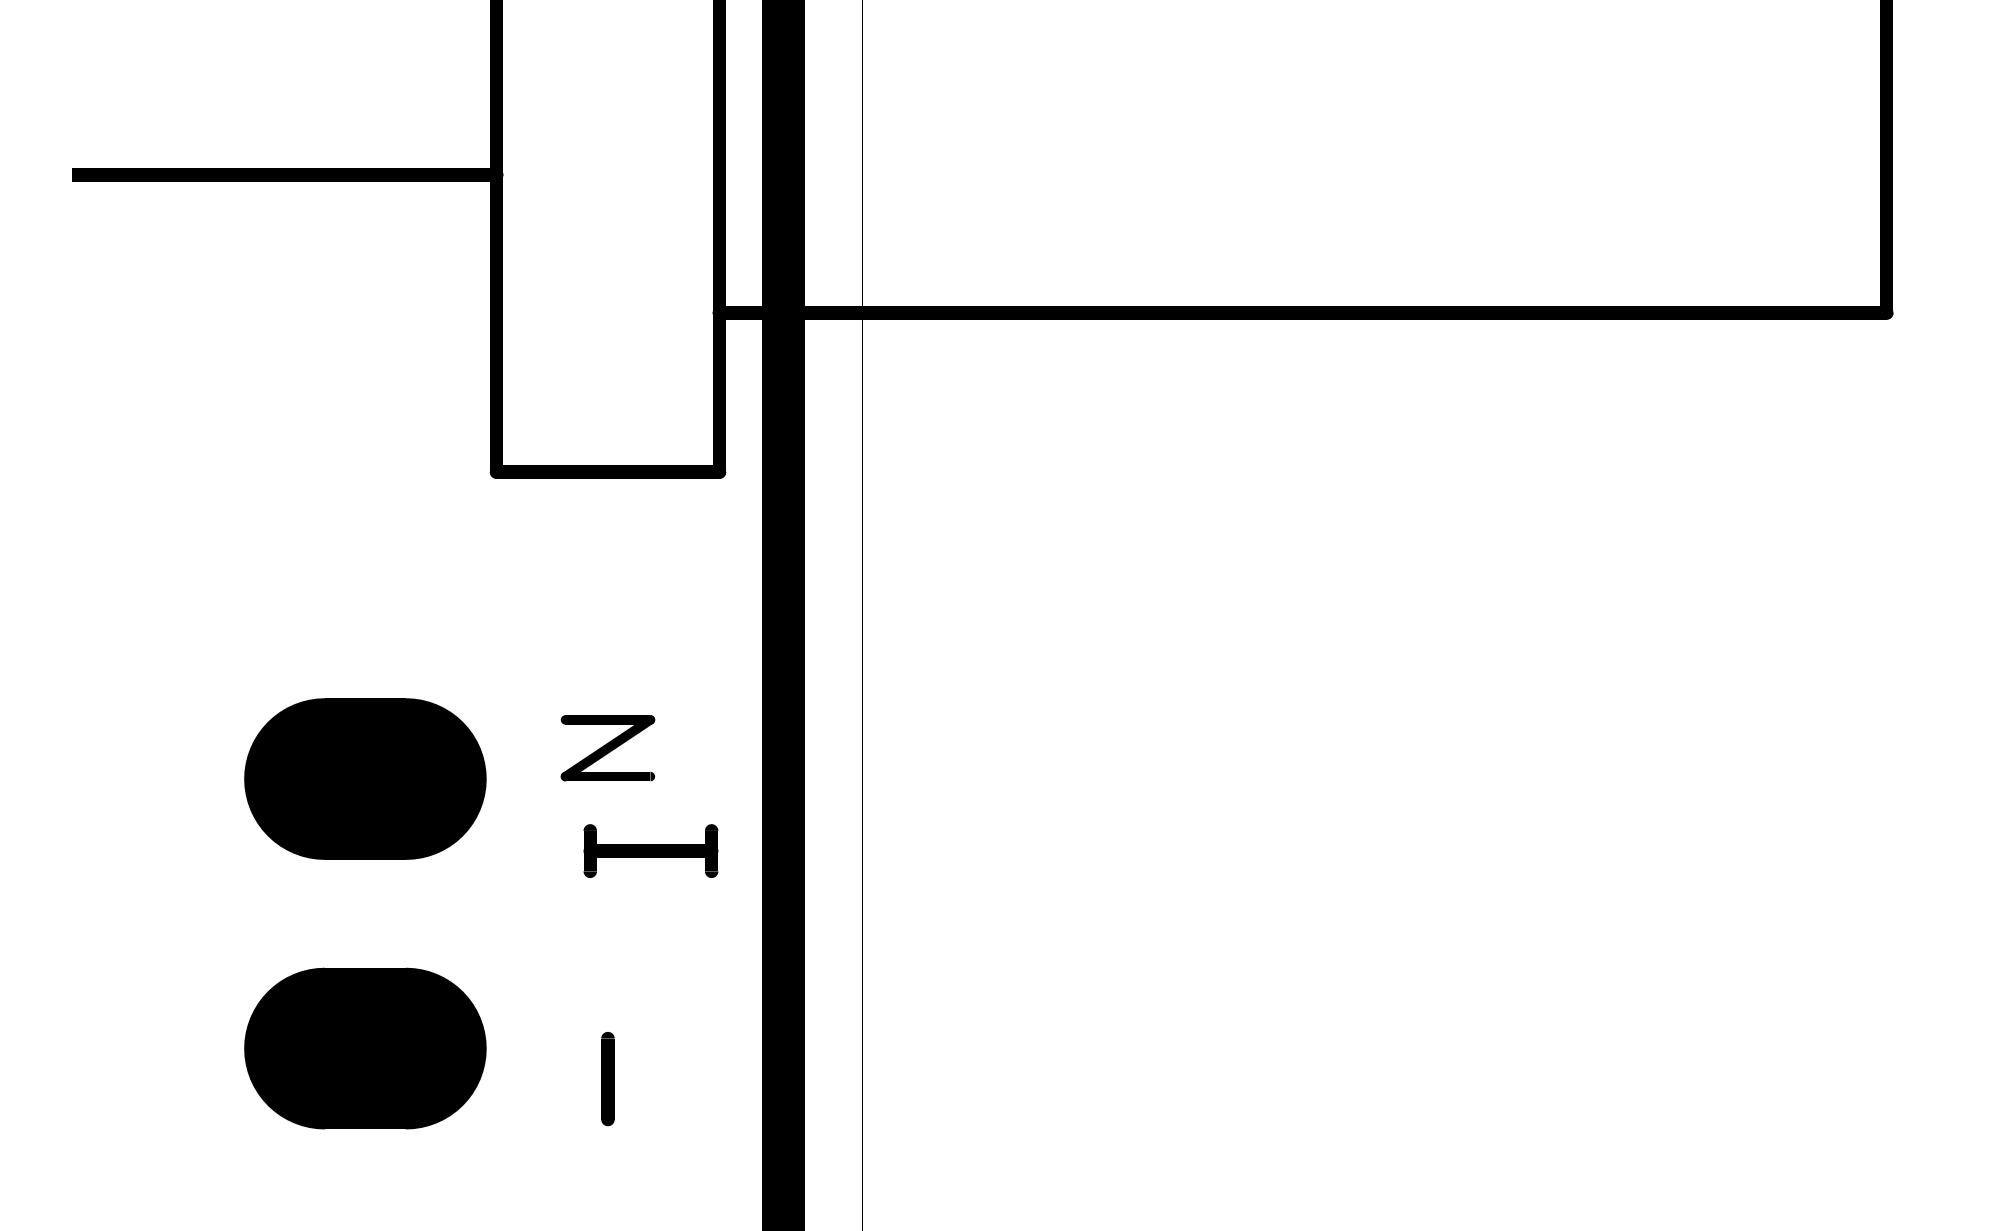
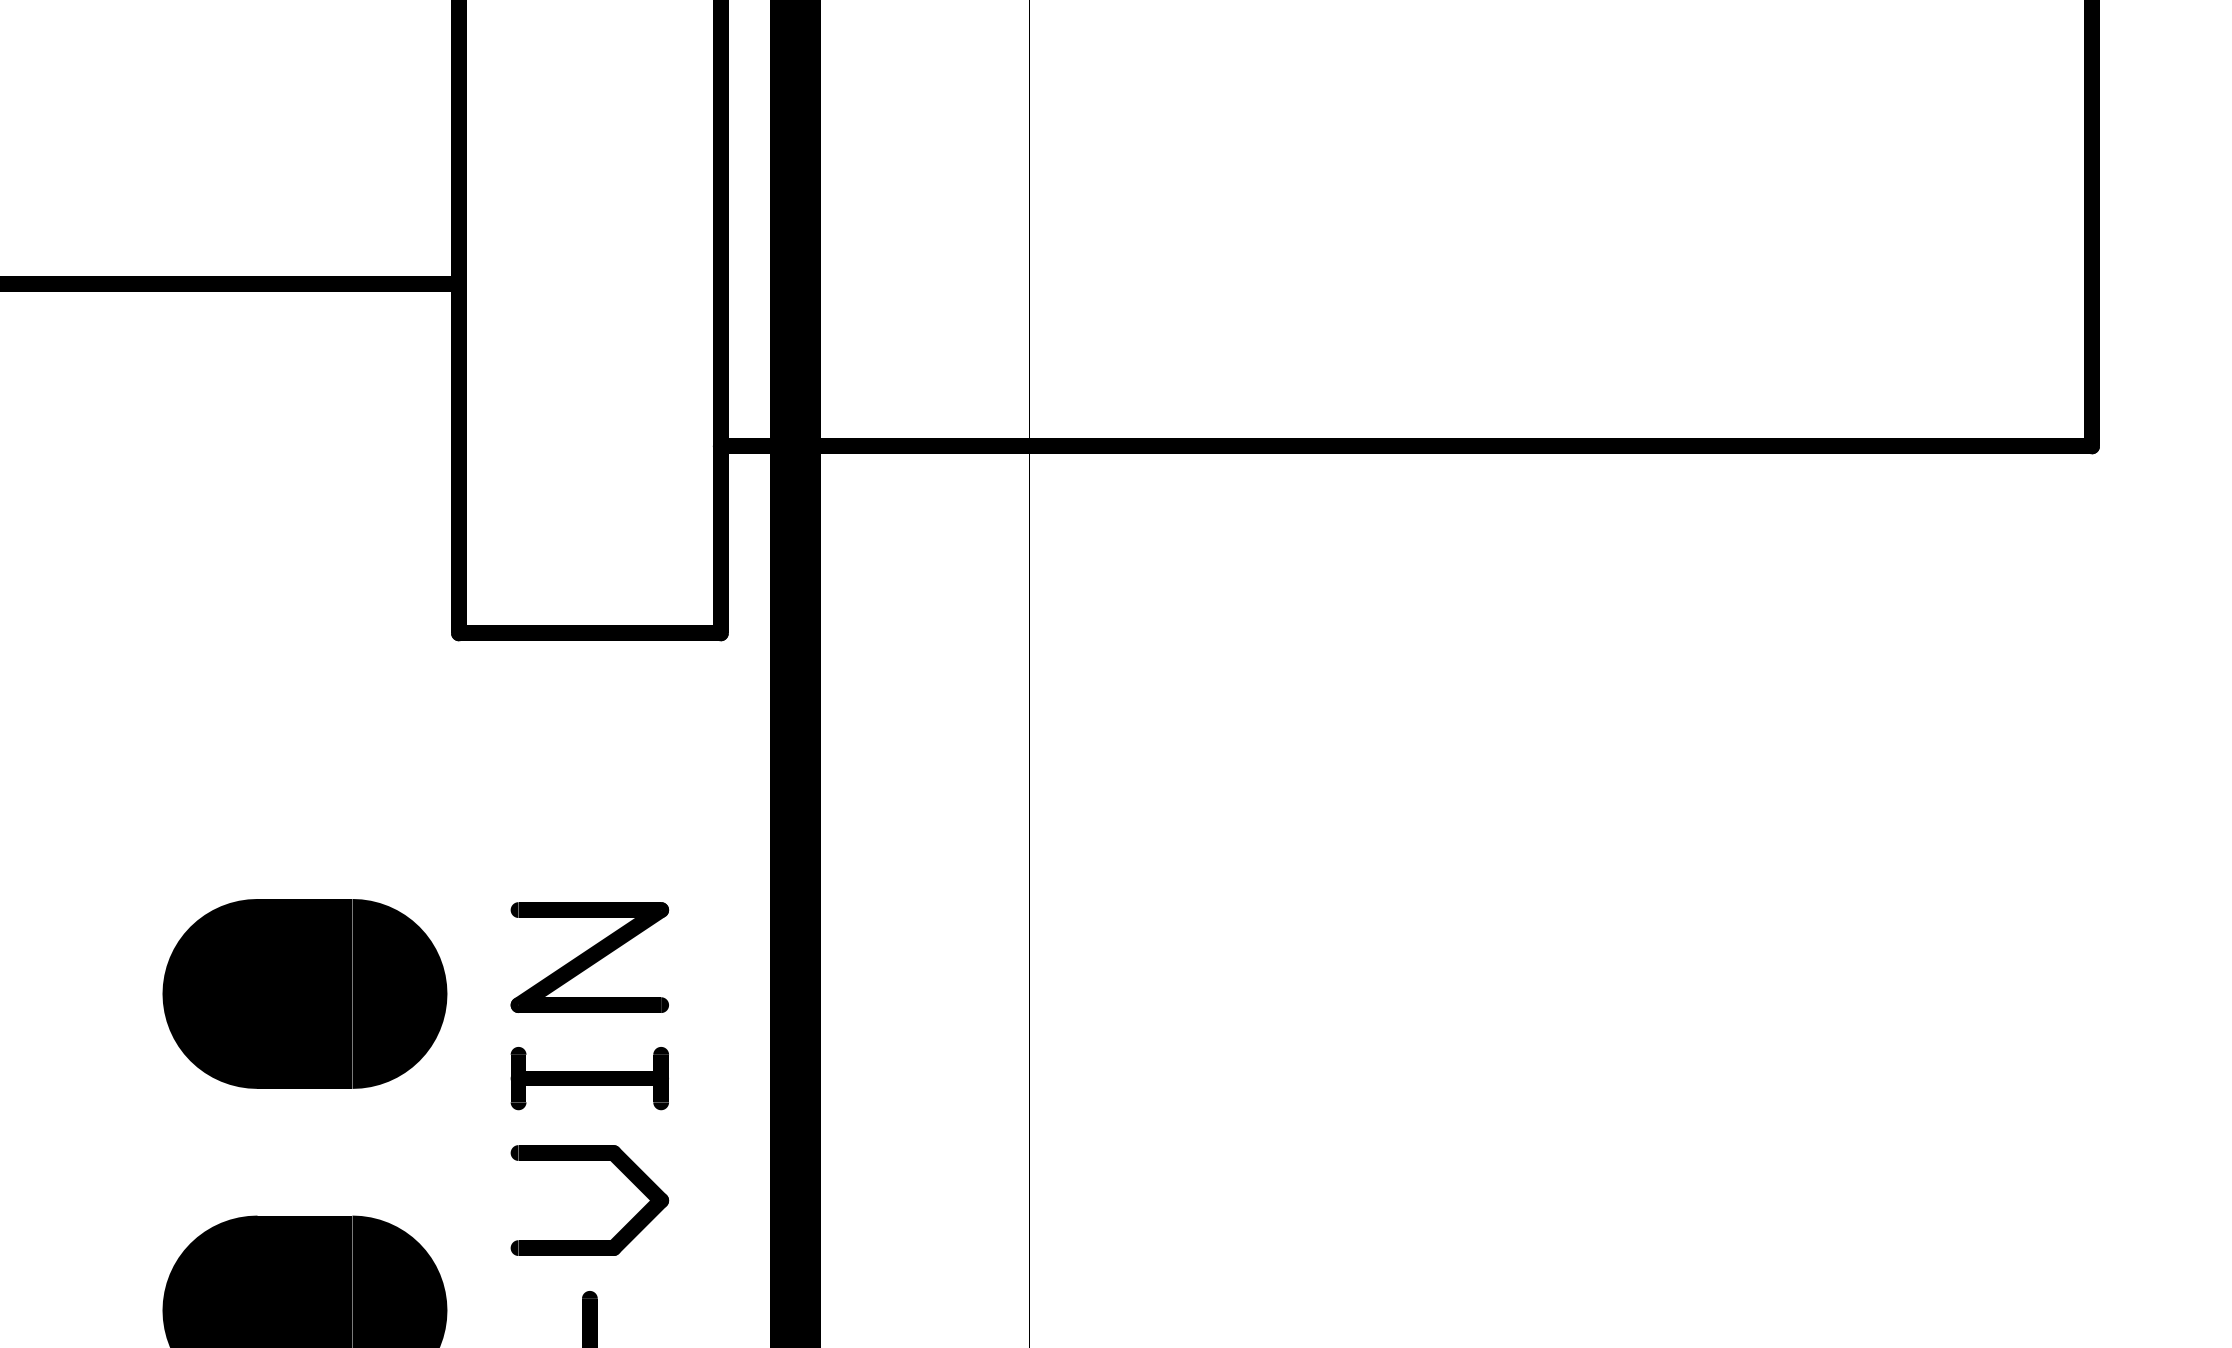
part: (607, 748) -> (589, 958), size x1.43
part: (650, 850) -> (589, 1077), moved
part: (607, 920) -> (589, 1160), added

